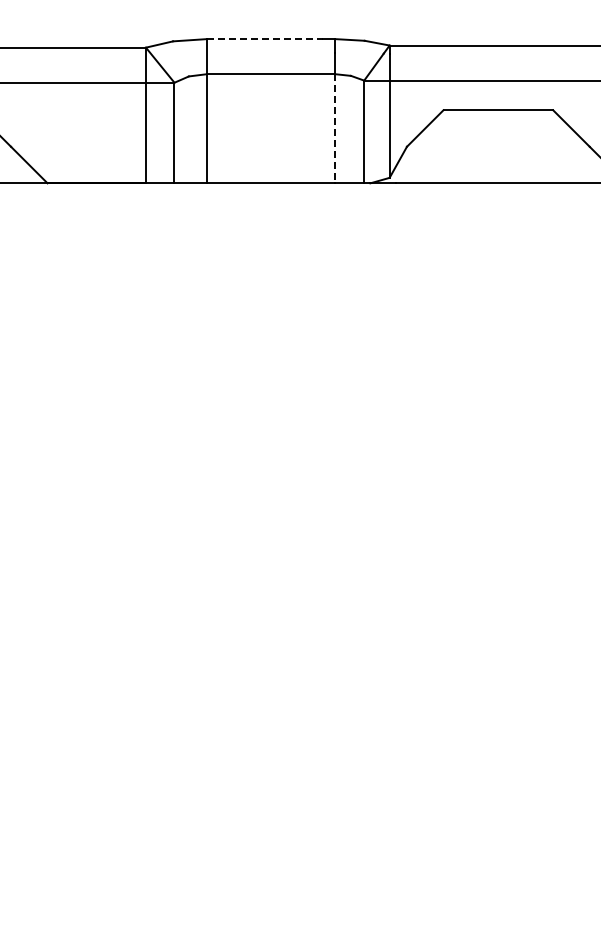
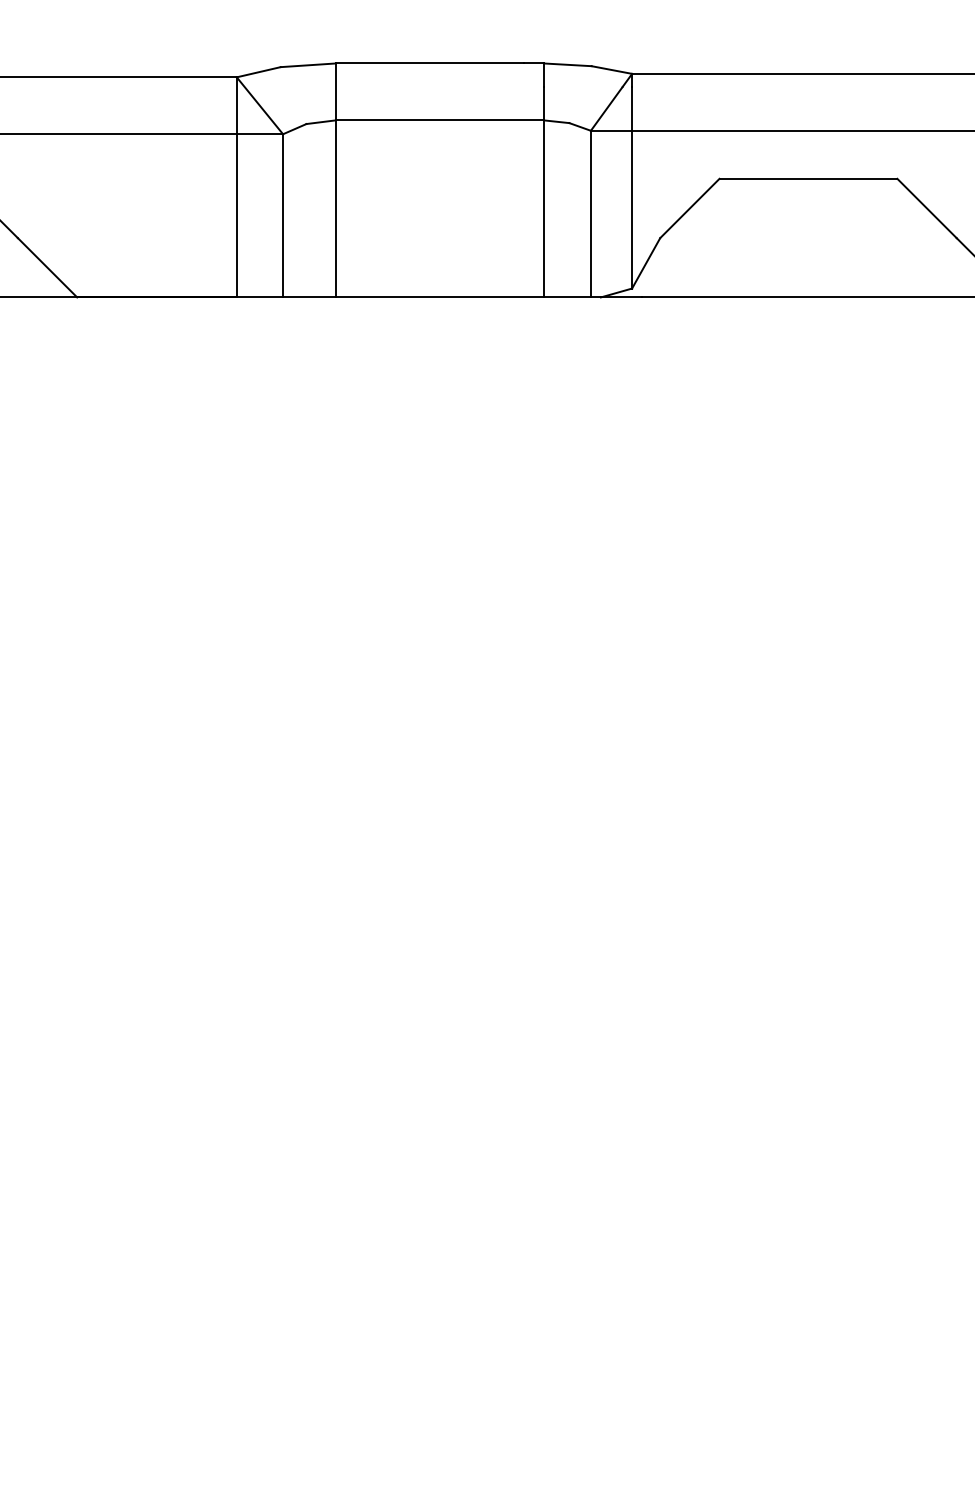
line: (264, 39) -> (429, 64), dashed -> solid
line: (335, 128) -> (544, 208), dashed -> solid

